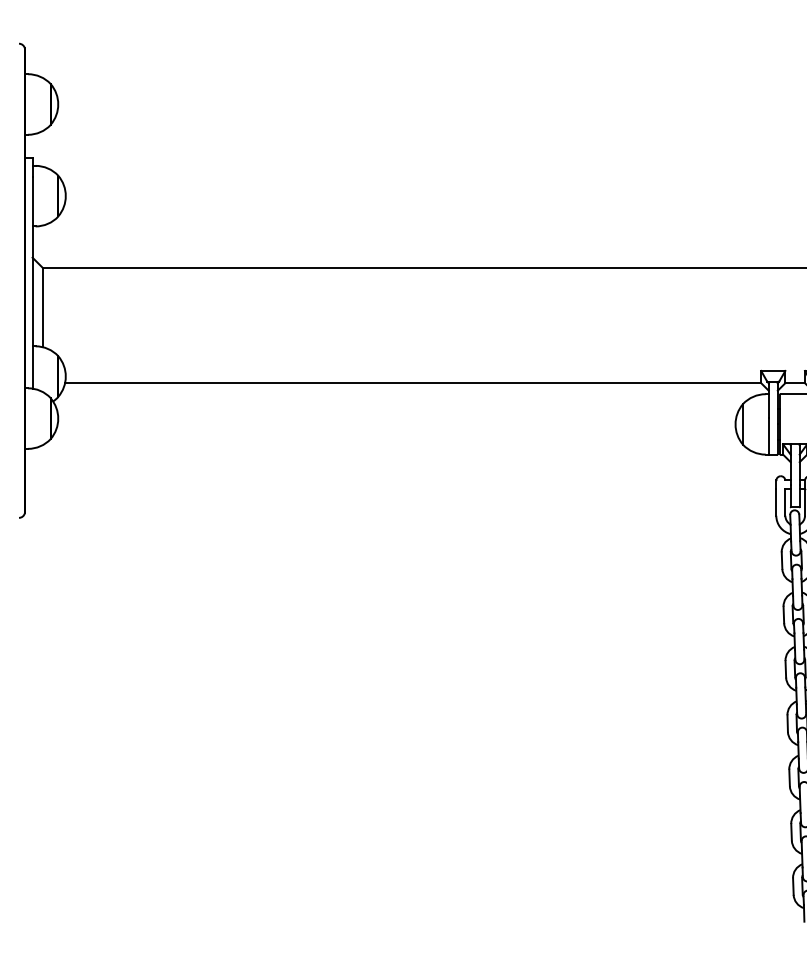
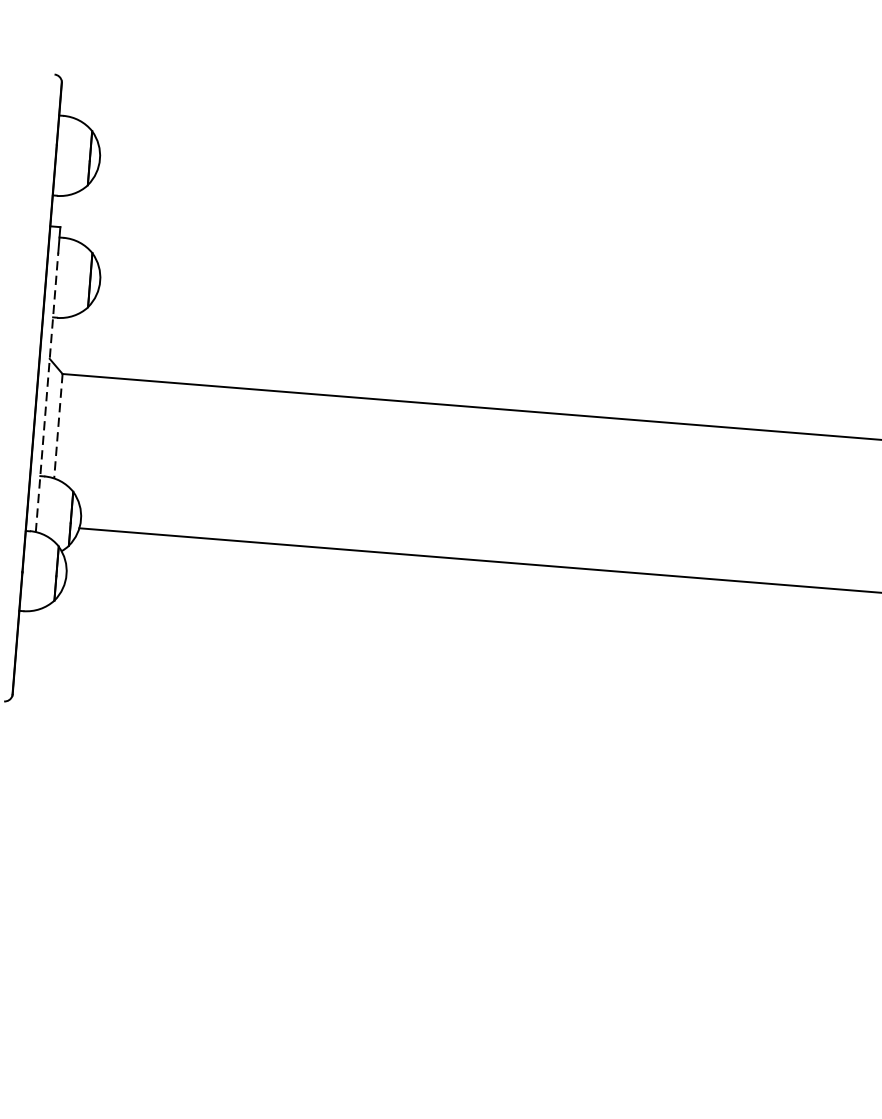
line: (32, 283) -> (46, 393), solid -> dashed
line: (43, 308) -> (58, 427), solid -> dashed

